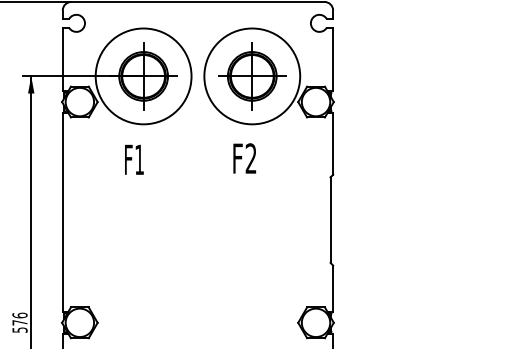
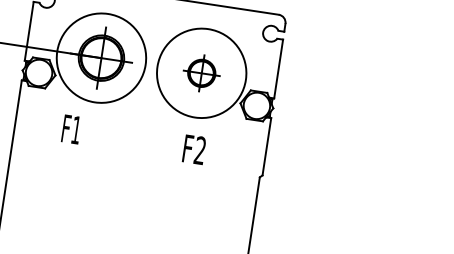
part: (252, 76) -> (201, 73), size x0.6
text: (244, 158) -> (194, 149), moved
text: (134, 159) -> (71, 129), moved

